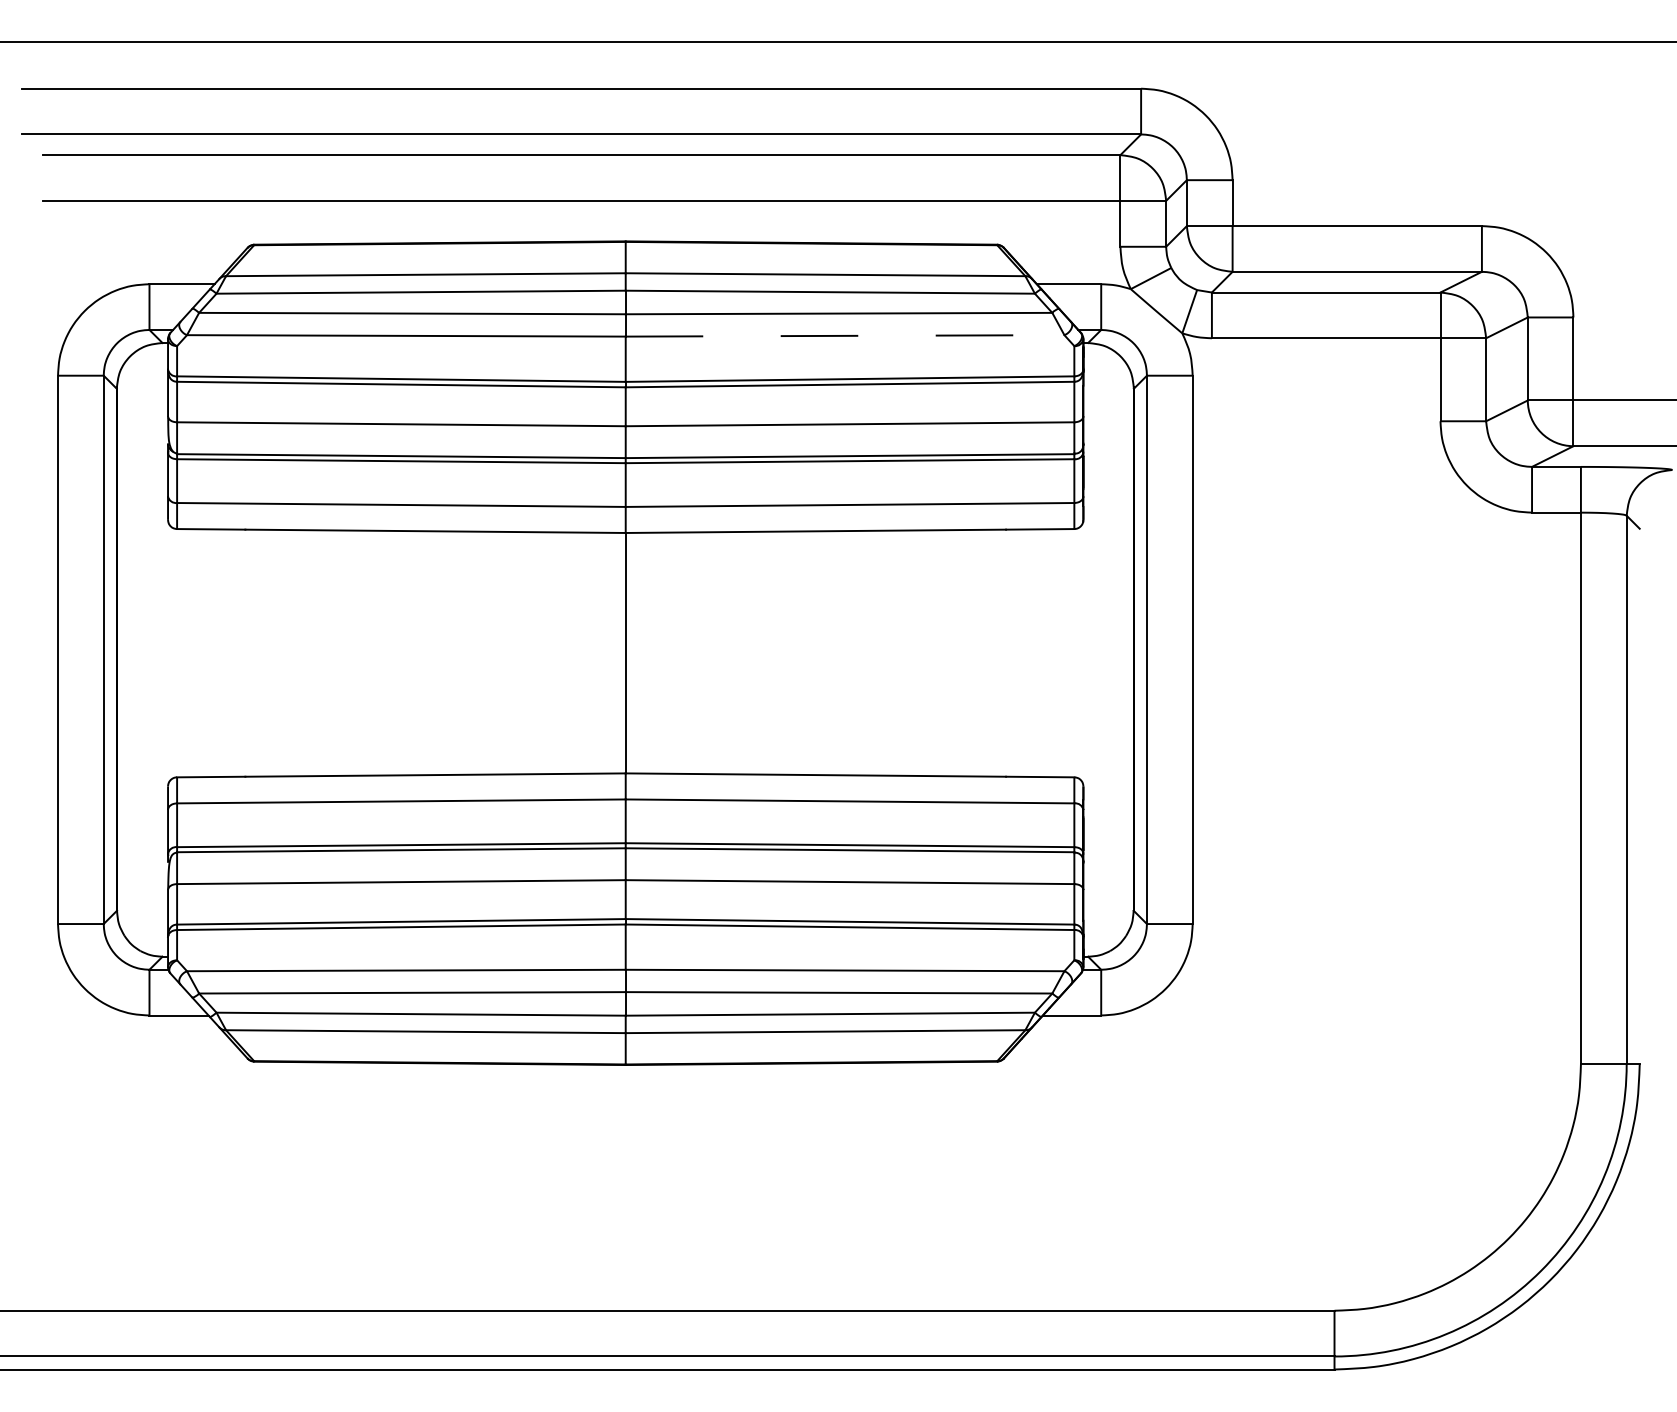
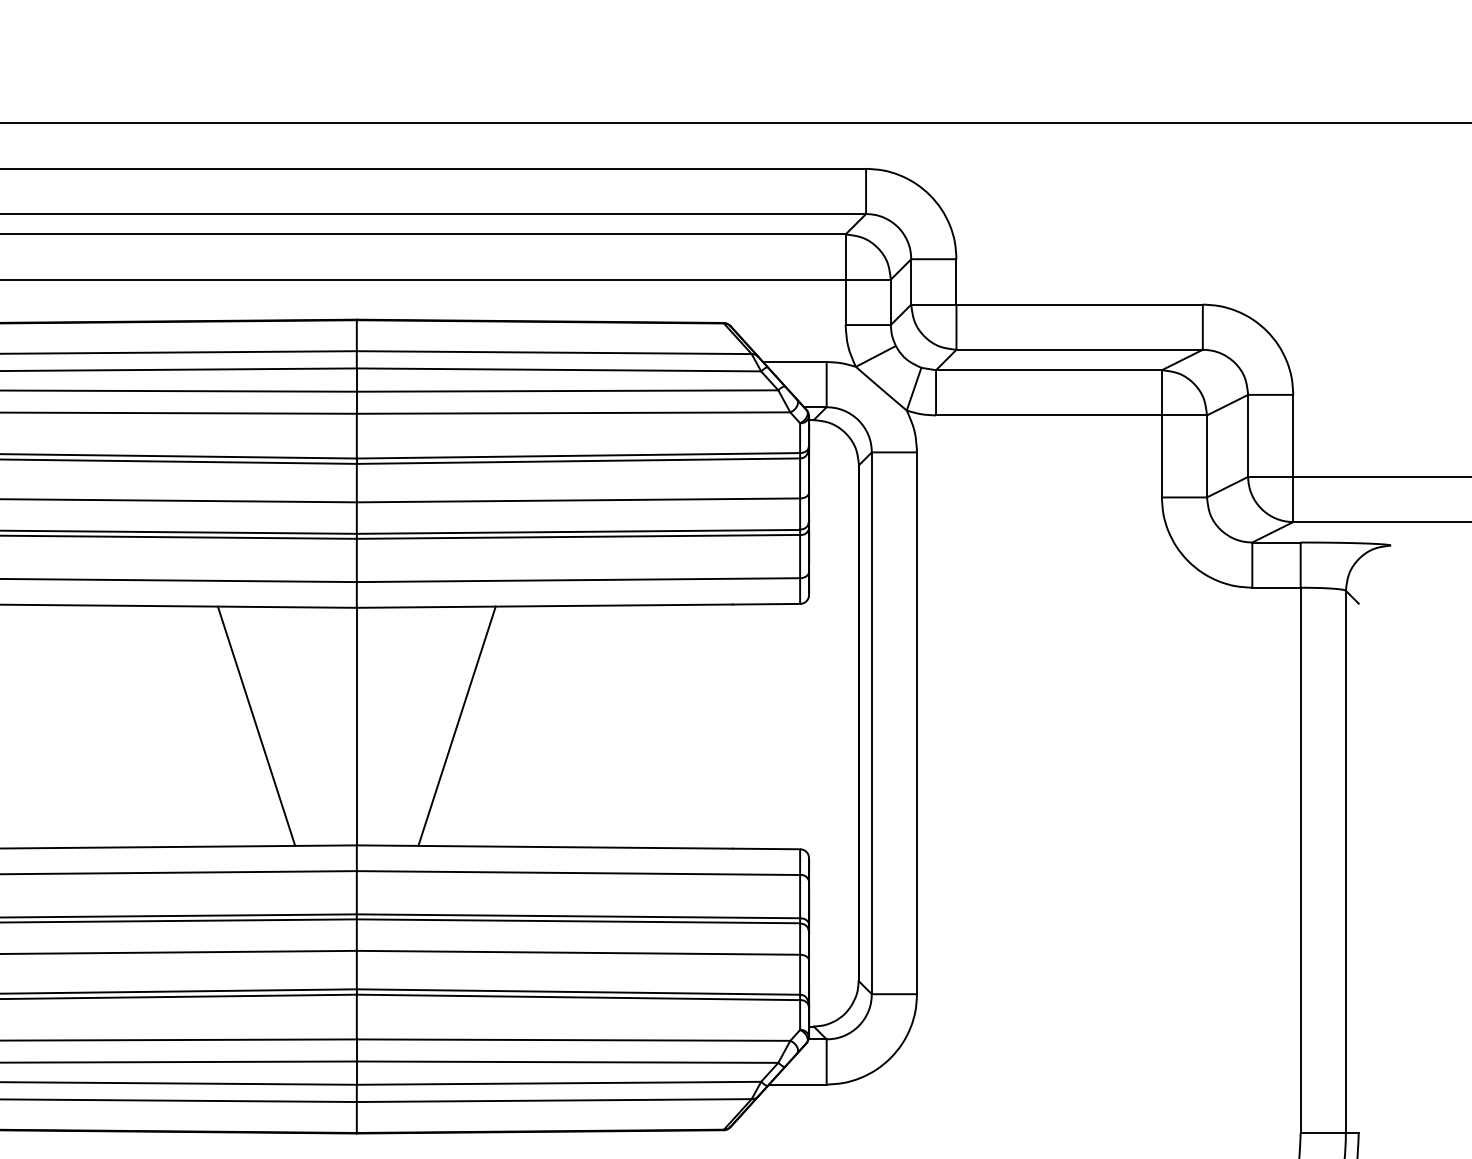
line: (845, 335) -> (573, 412), dashed -> solid
line: (524, 652) -> (256, 725), added
line: (727, 652) -> (457, 725), added

